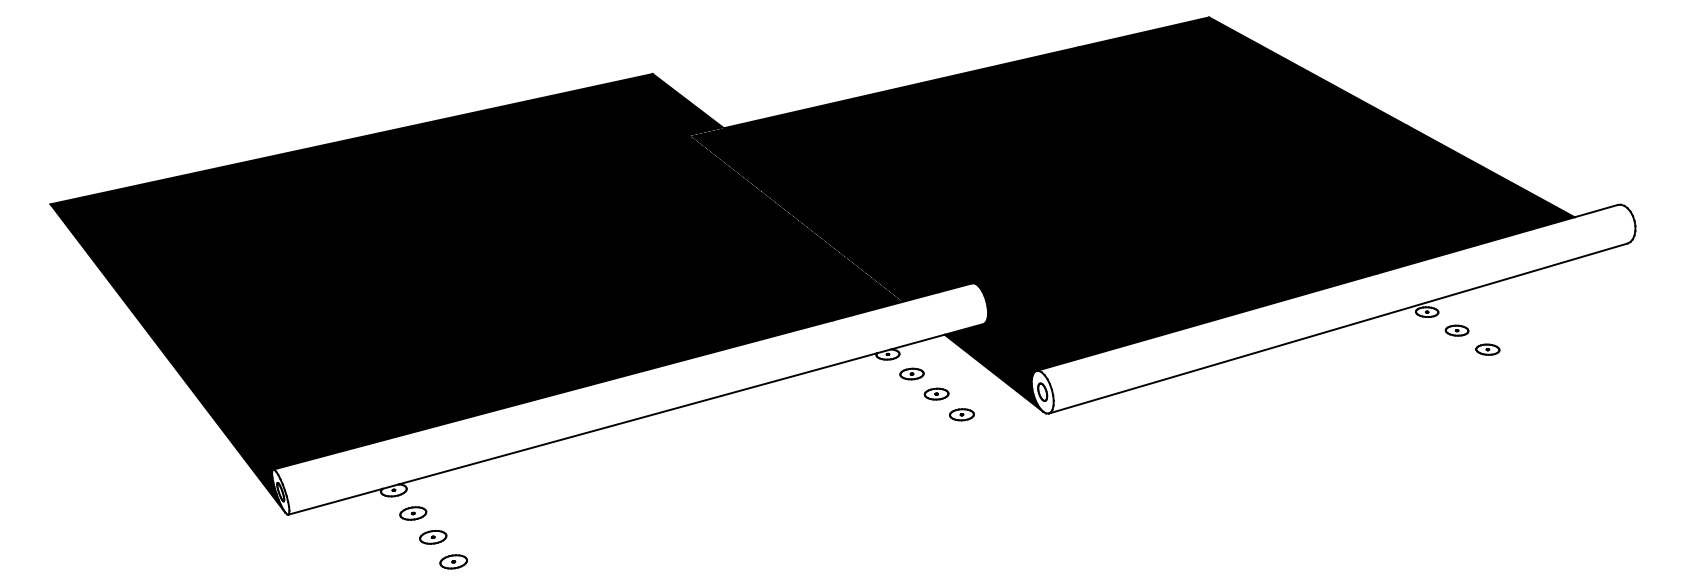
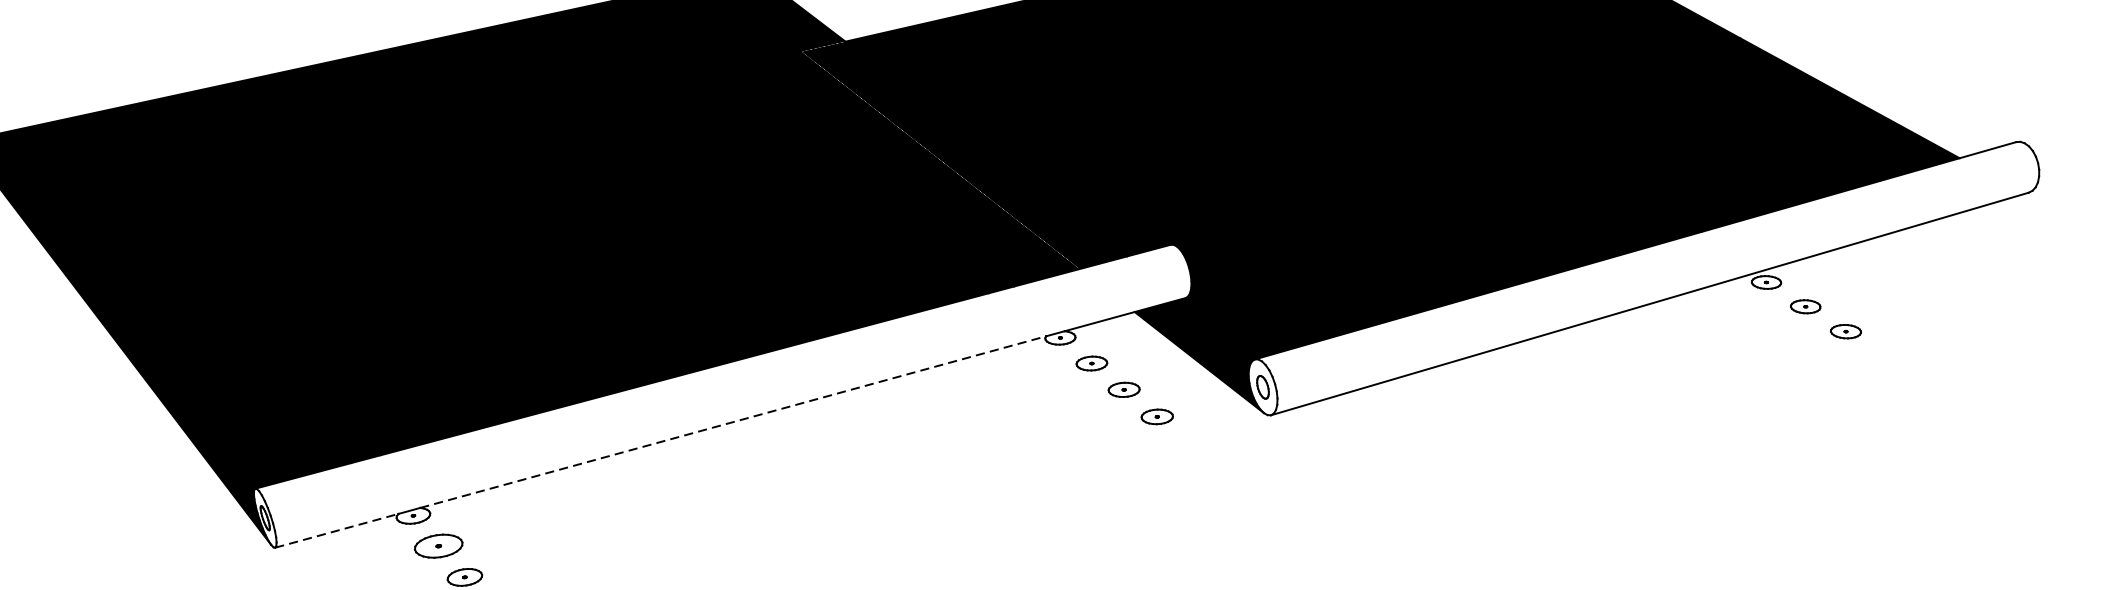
line: (638, 418) -> (733, 421), solid -> dashed
line: (335, 501) -> (336, 530), solid -> dashed
part: (413, 513) -> (439, 546), size x1.4

